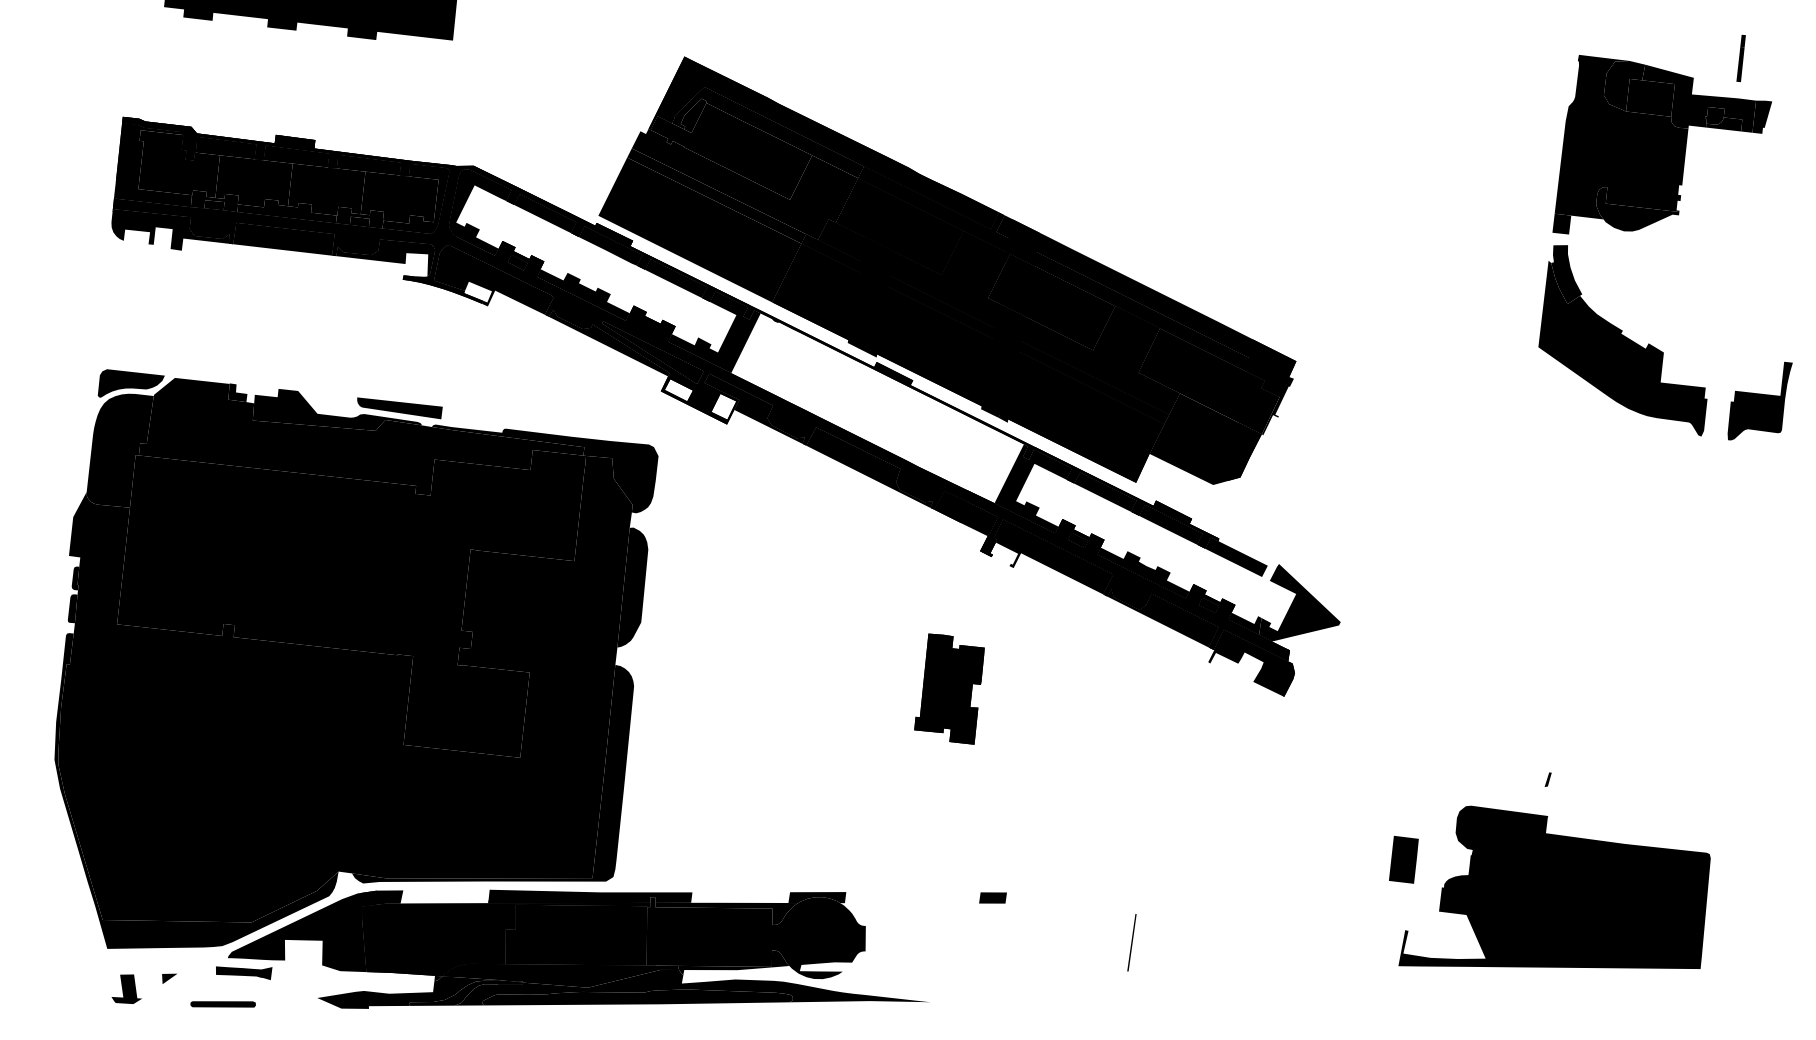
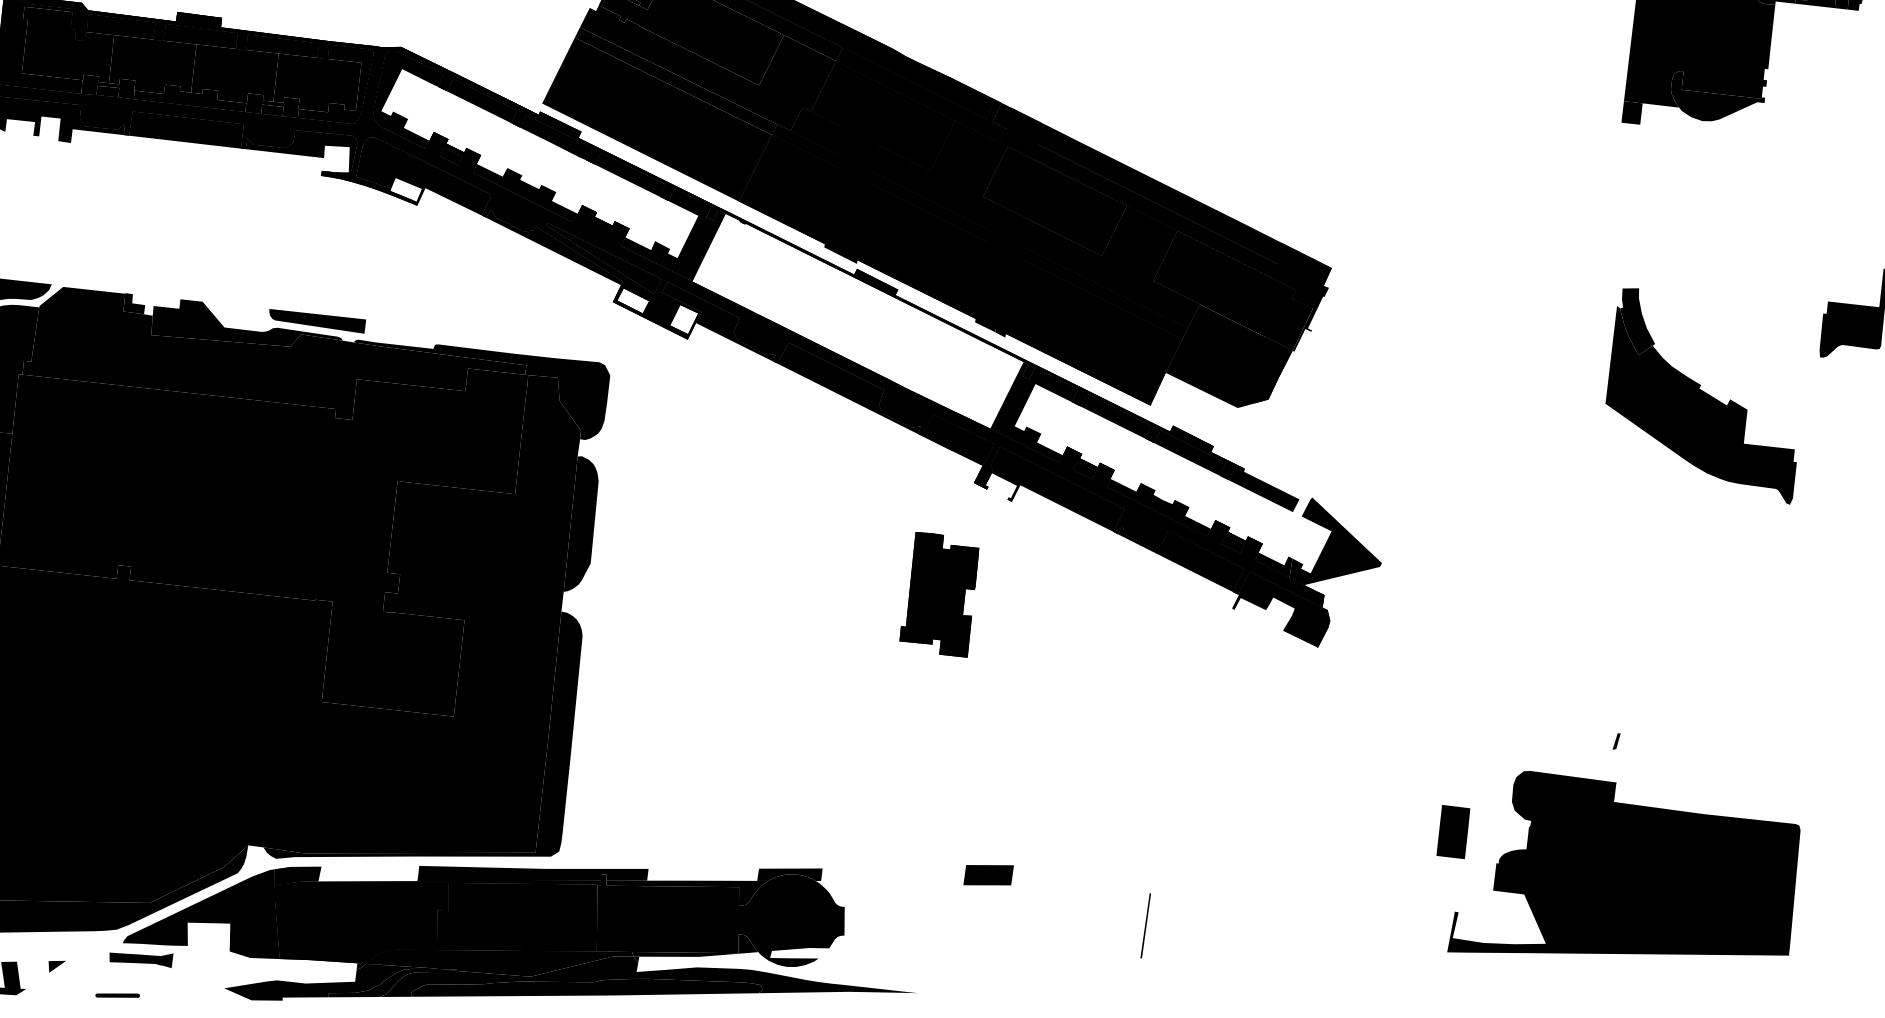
part: (1622, 340) -> (1700, 396), moved
part: (949, 688) -> (939, 594), moved
part: (992, 897) -> (988, 874), size x1.6
part: (222, 1004) -> (116, 995), size x0.6

